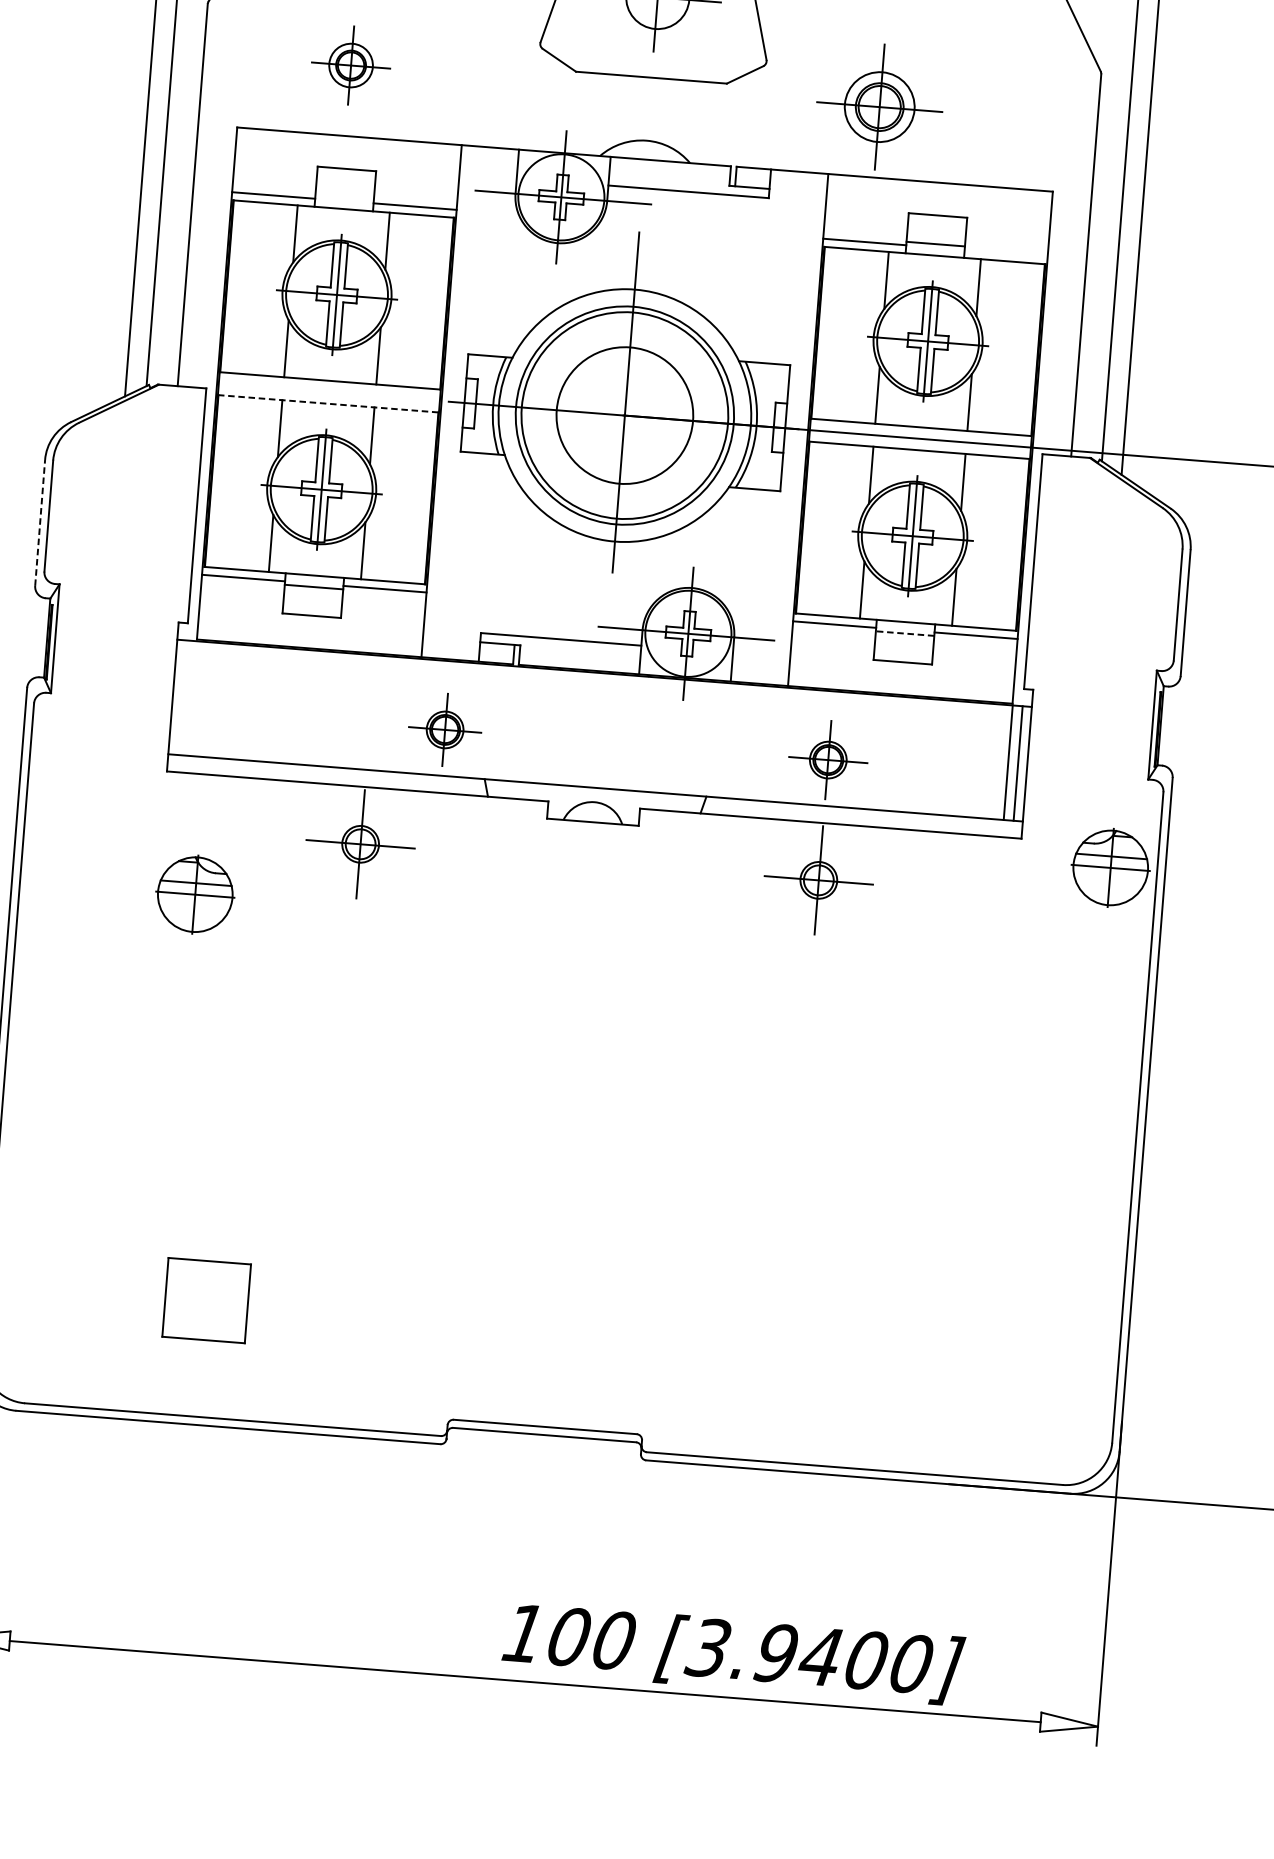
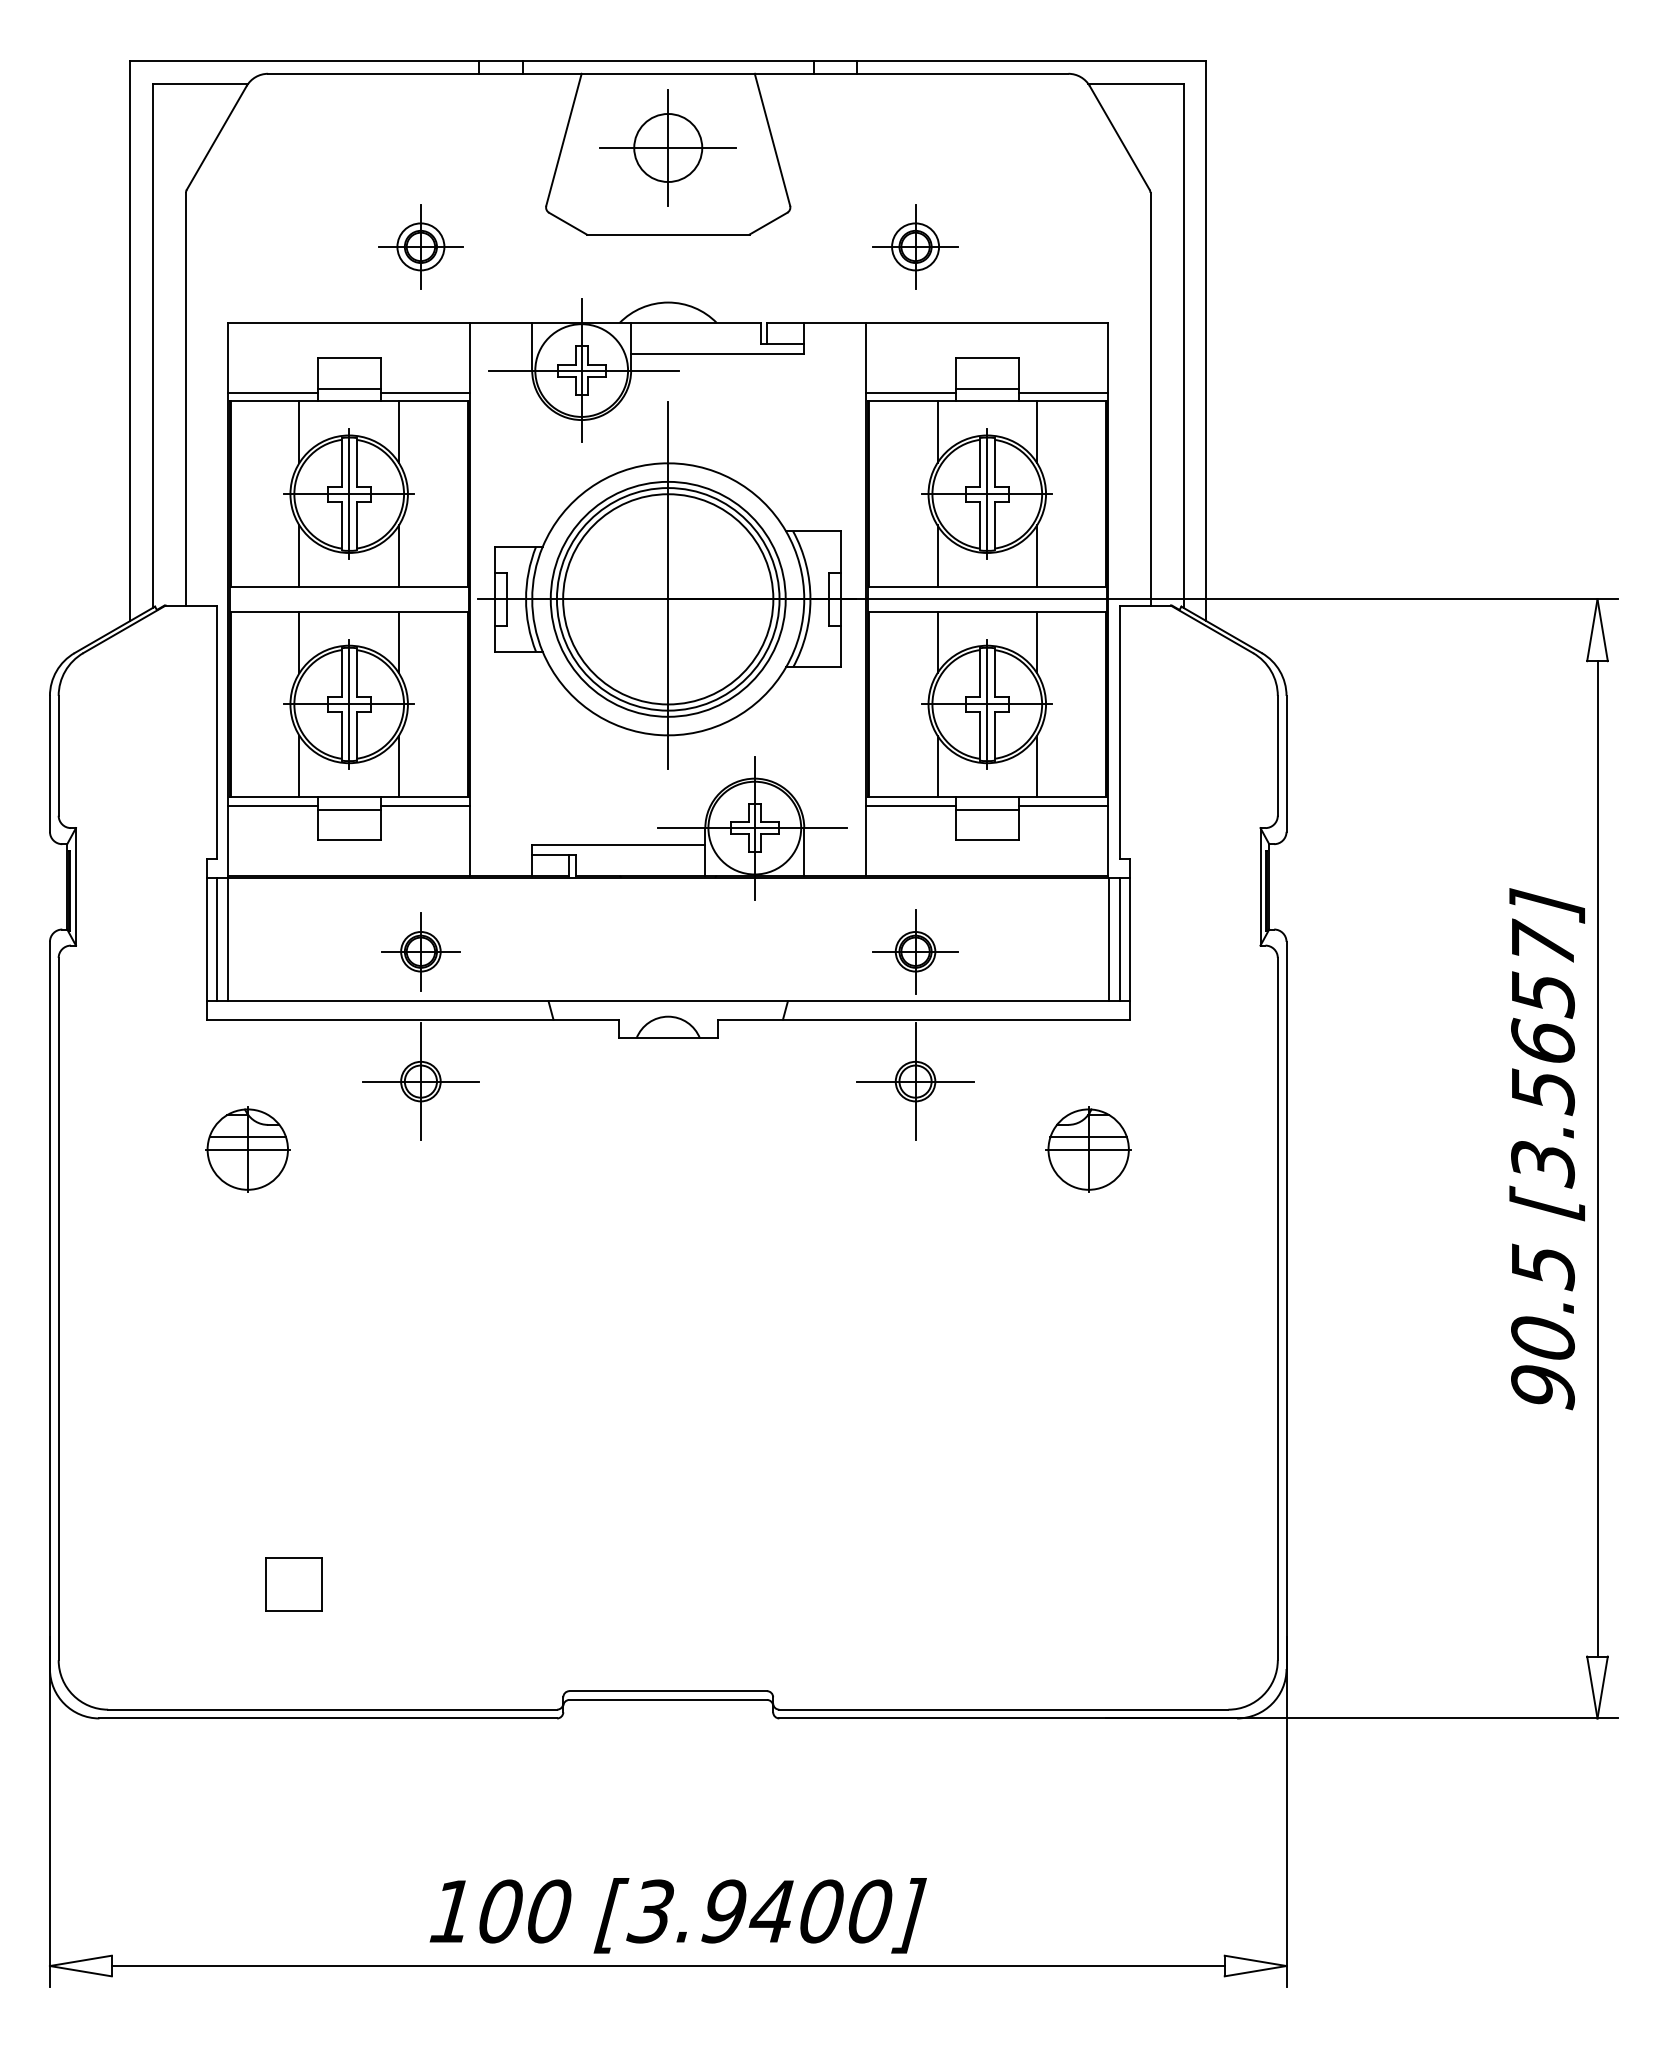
part: (350, 65) -> (420, 246), moved
part: (879, 106) -> (915, 246), size x0.62
line: (344, 197) -> (348, 389), added
line: (1006, 252) -> (1063, 392), added
line: (328, 403) -> (349, 611), dashed -> solid
circle: (625, 415) -> (668, 599), size x1.43
line: (39, 522) -> (49, 763), dashed -> solid
line: (905, 633) -> (987, 809), dashed -> solid
line: (181, 697) -> (216, 939), added
line: (191, 698) -> (227, 939), added
part: (444, 729) -> (420, 951), moved
part: (1110, 867) -> (1088, 1149), moved
part: (205, 1300) -> (293, 1584), size x0.62
text: (732, 1653) -> (677, 1915), moved

